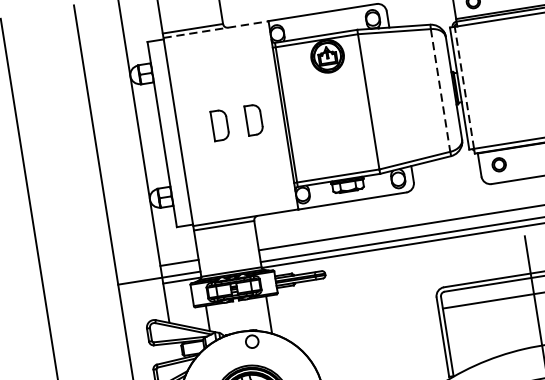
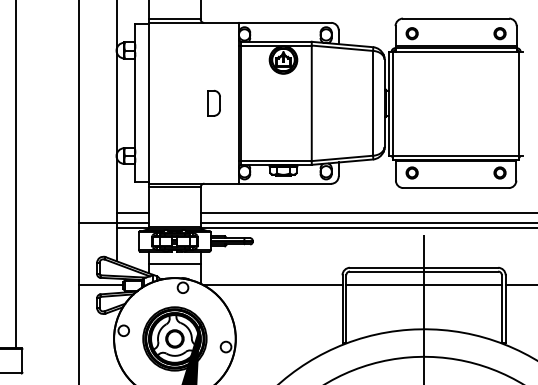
line: (216, 30) -> (194, 23), dashed -> solid
line: (464, 86) -> (393, 103), dashed -> solid
line: (441, 90) -> (373, 103), dashed -> solid
part: (219, 124) -> (184, 102), removed
line: (237, 314) -> (174, 263), added
line: (356, 322) -> (272, 285), added
line: (155, 354) -> (100, 285), added

